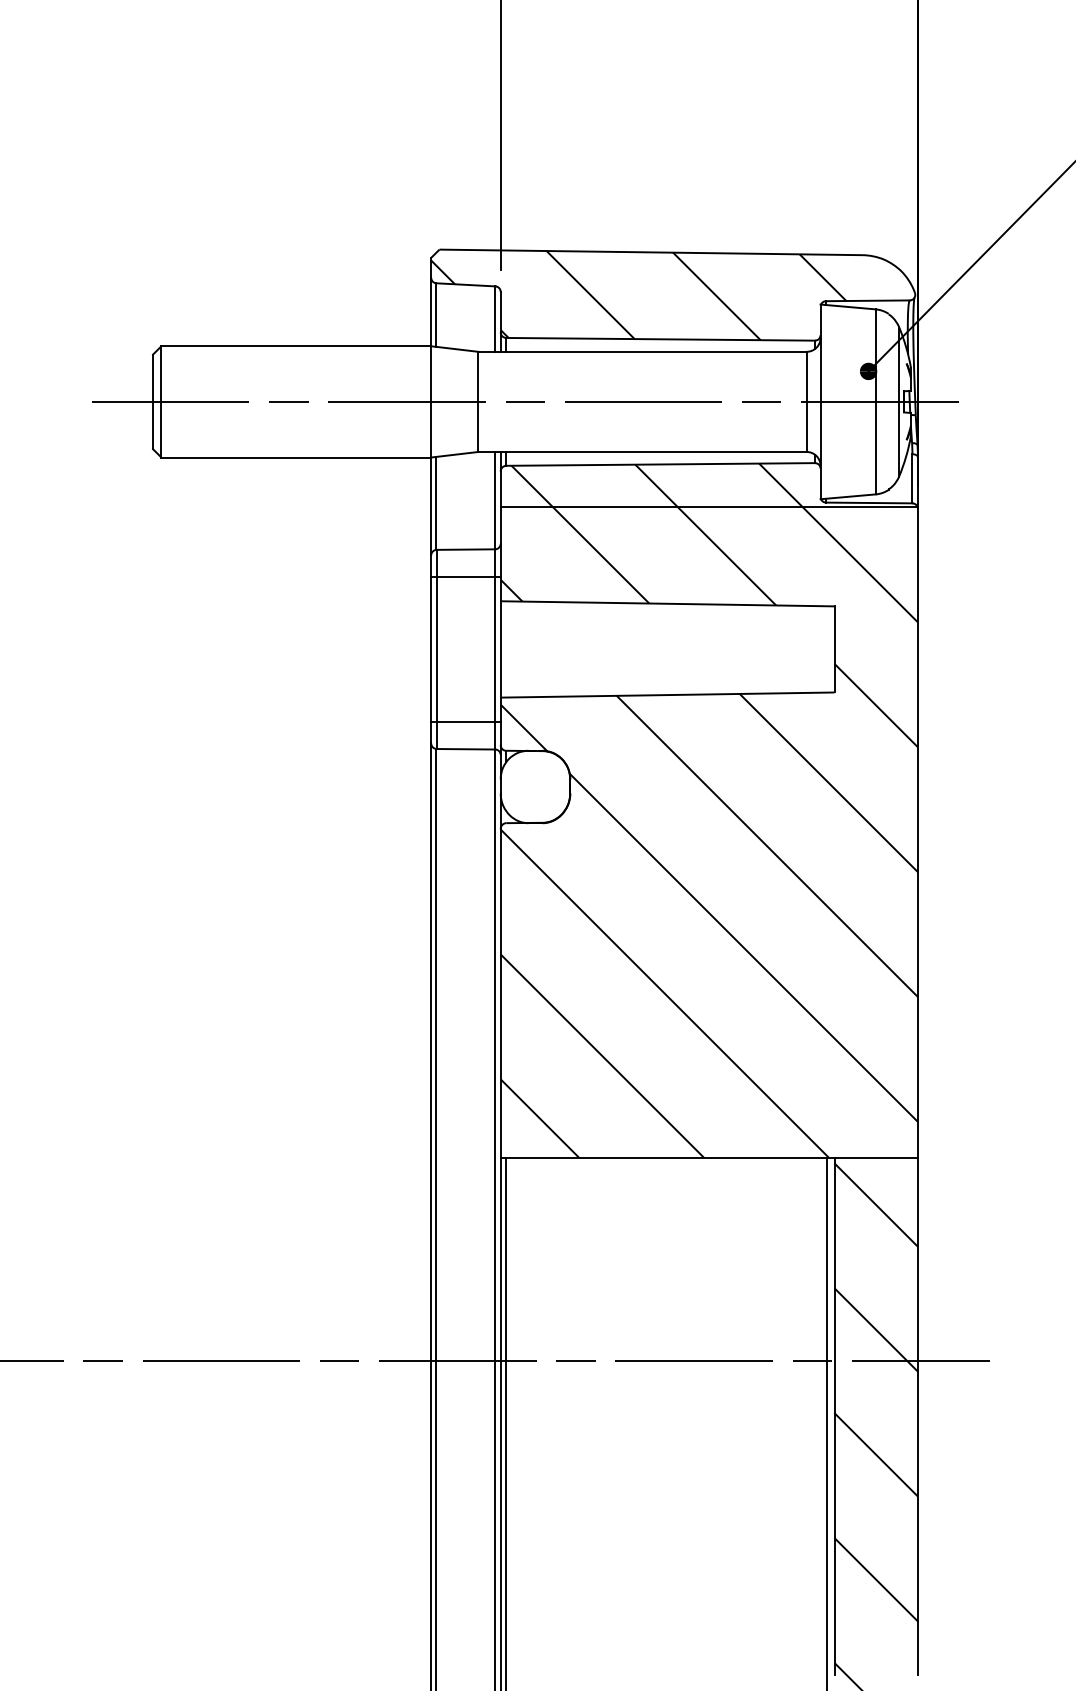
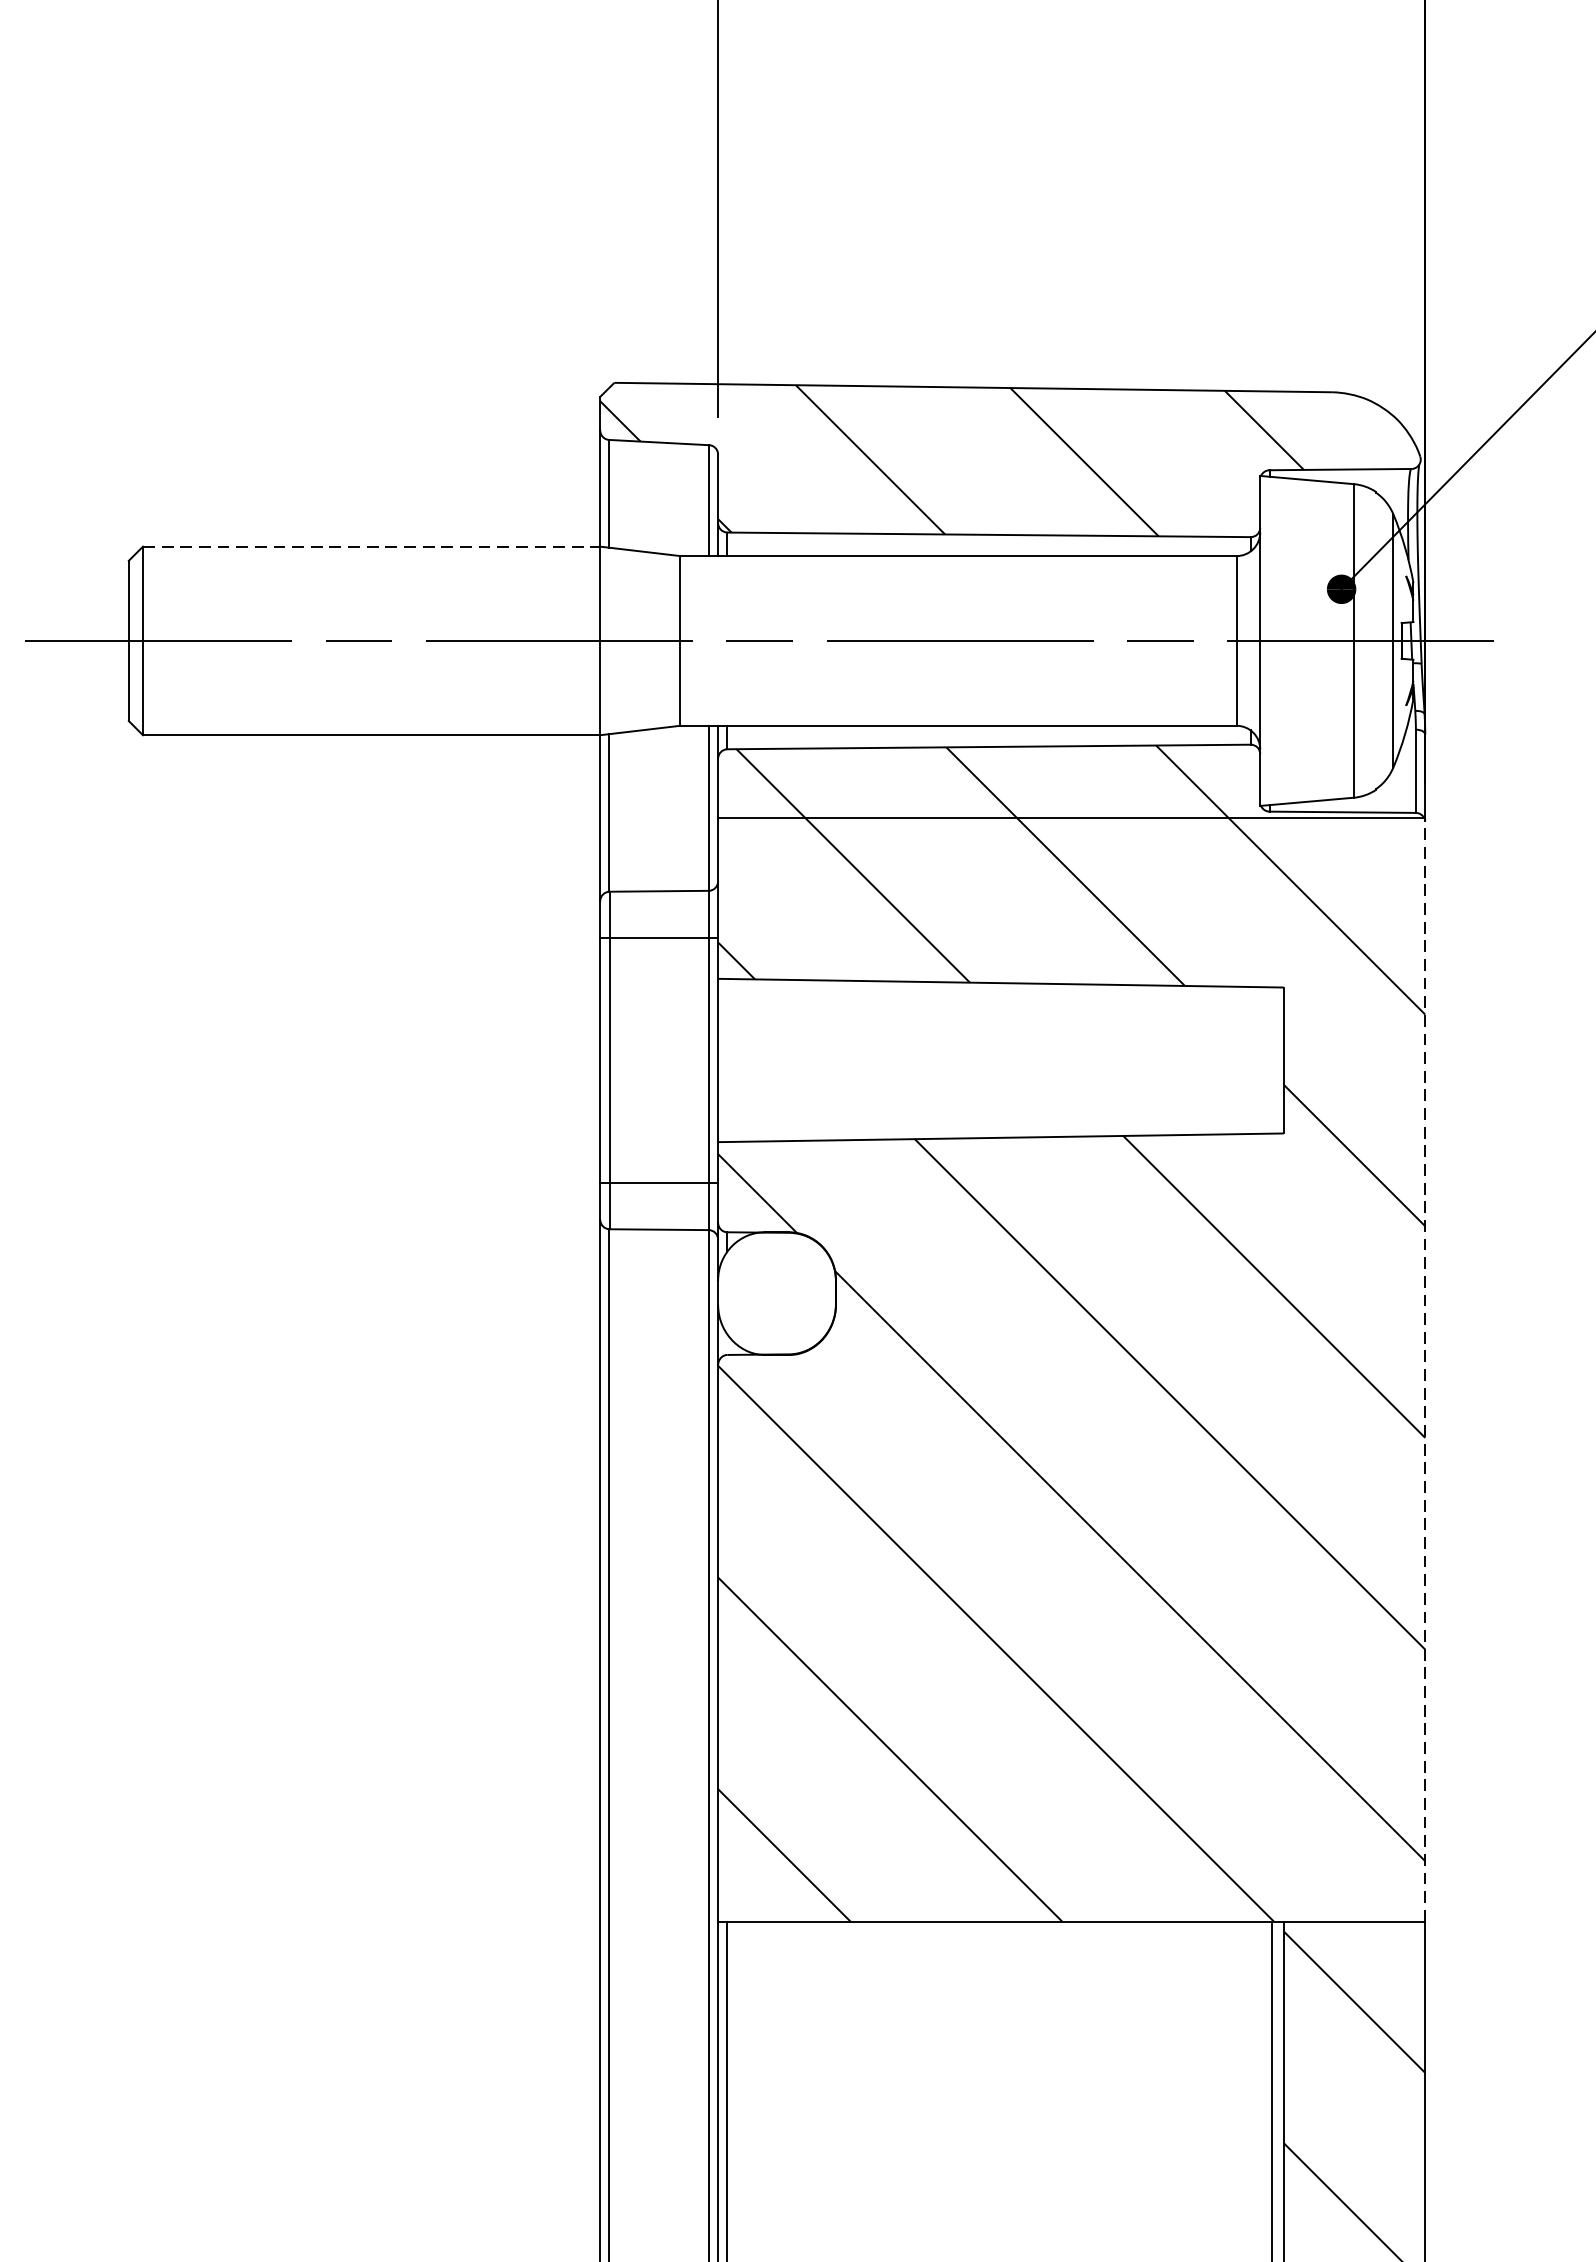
line: (296, 346) -> (371, 547), solid -> dashed
line: (917, 832) -> (1424, 1370), solid -> dashed

